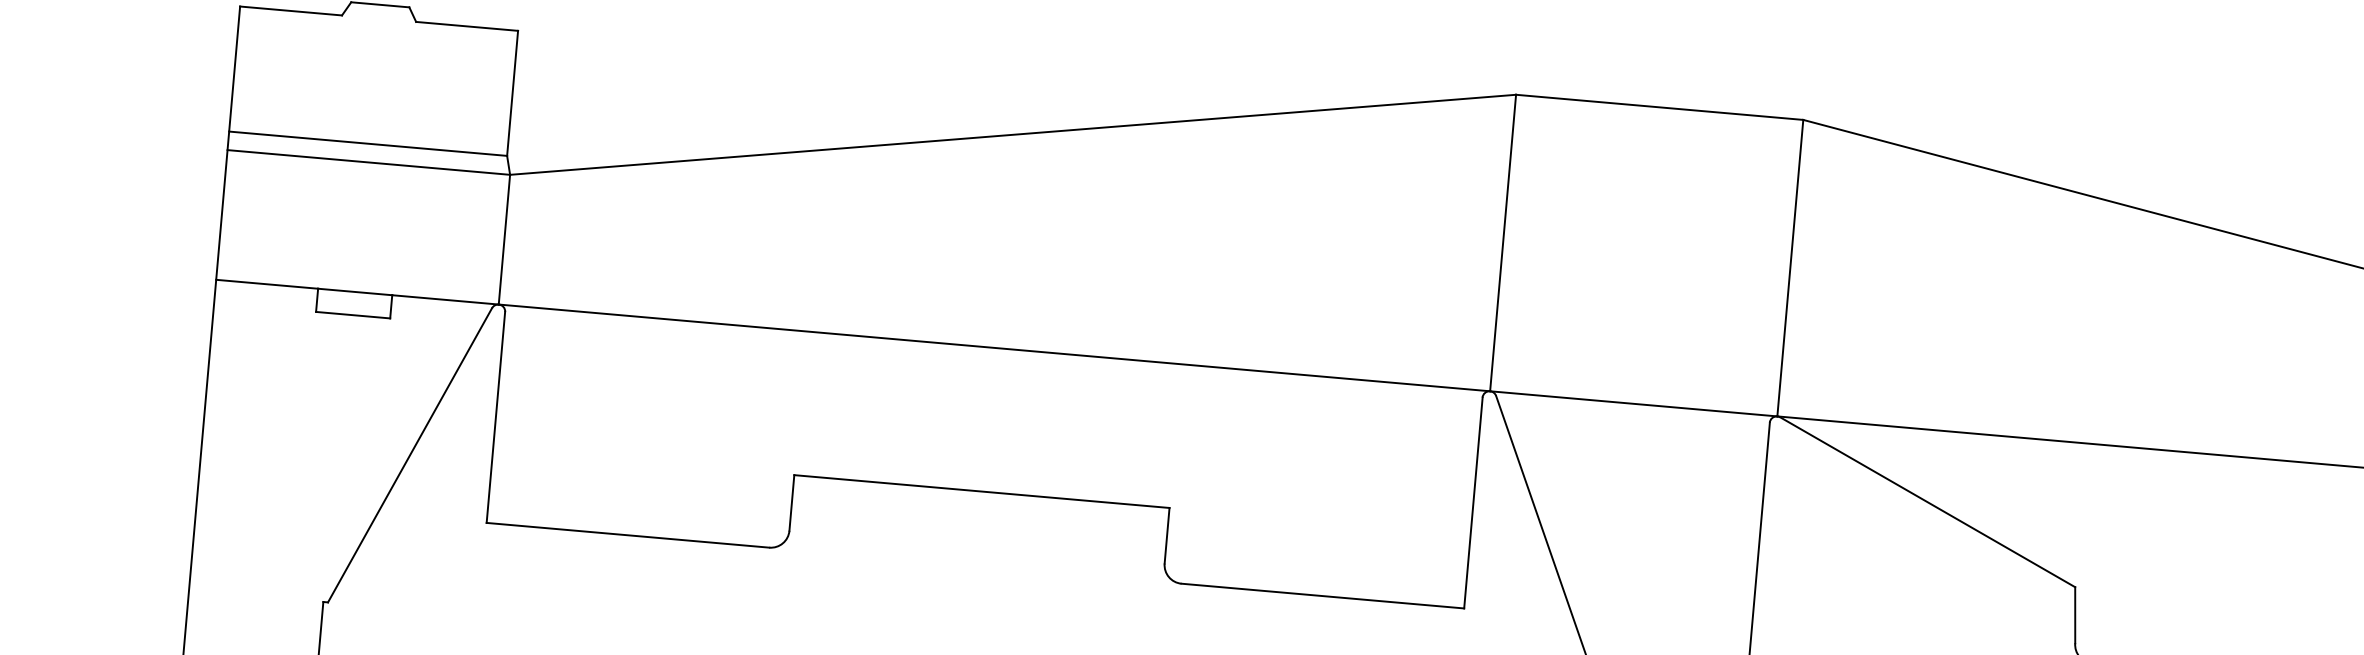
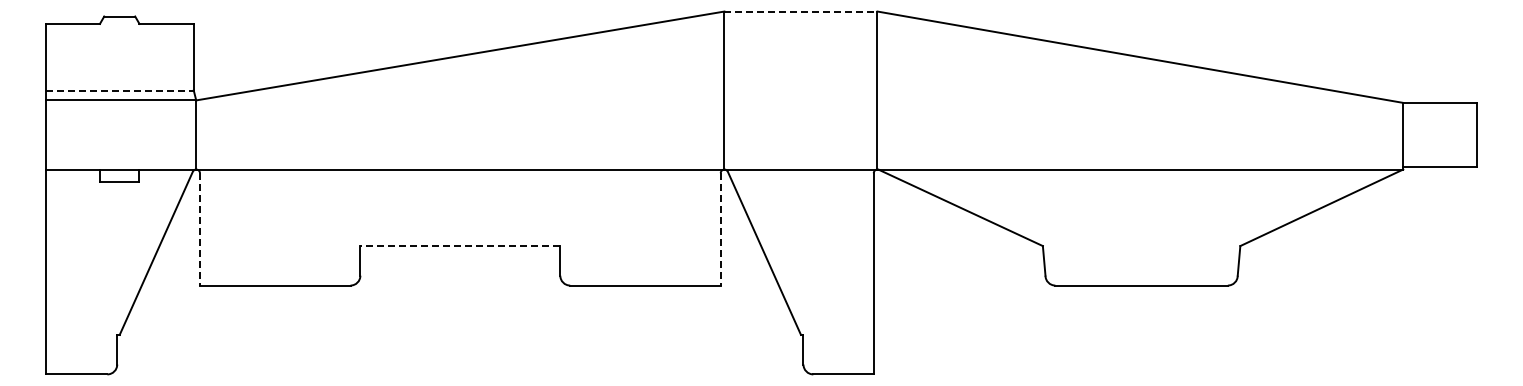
line: (1658, 107) -> (800, 11), solid -> dashed
line: (369, 143) -> (120, 90), solid -> dashed
line: (495, 417) -> (199, 229), solid -> dashed
line: (982, 492) -> (460, 246), solid -> dashed
line: (1472, 503) -> (720, 229), solid -> dashed

